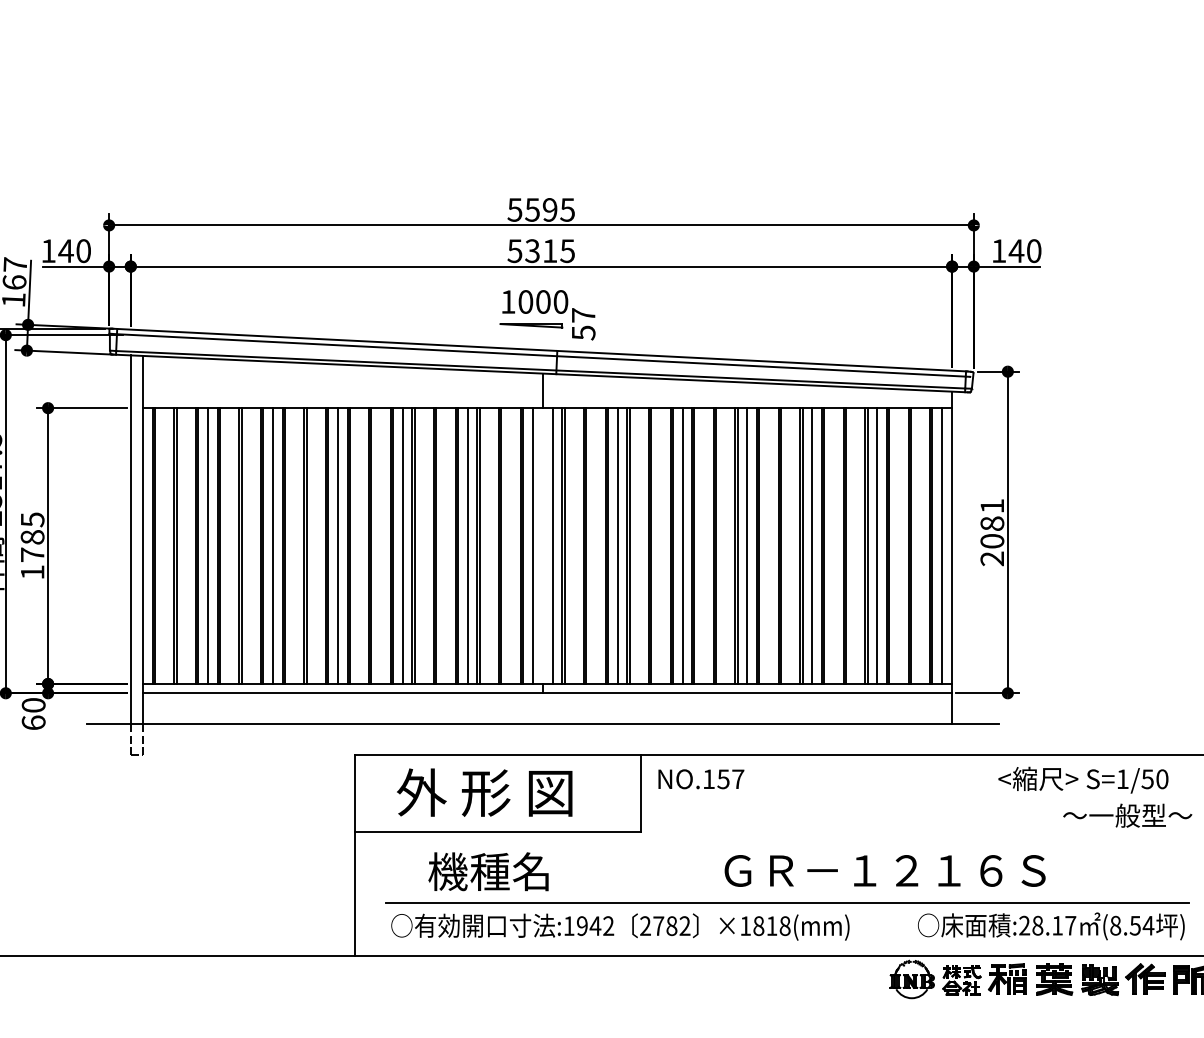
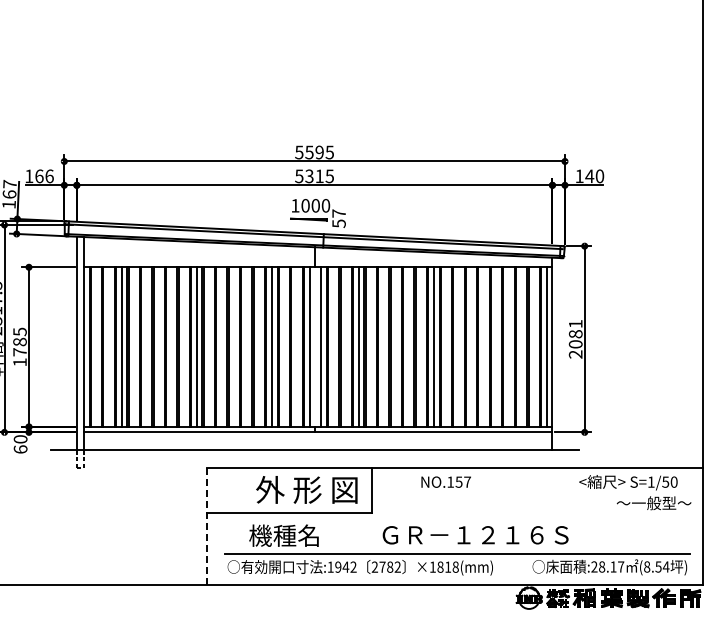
text: (73, 251) -> (43, 176), 140 -> 166
line: (273, 546) -> (159, 347), removed
line: (403, 546) -> (234, 347), removed
line: (682, 546) -> (396, 347), removed
line: (812, 546) -> (471, 347), removed
line: (877, 546) -> (509, 347), removed
text: (700, 778) -> (445, 481), moved
text: (484, 791) -> (306, 489), moved
line: (354, 855) -> (206, 526), solid -> dashed
text: (884, 871) -> (475, 535), moved

